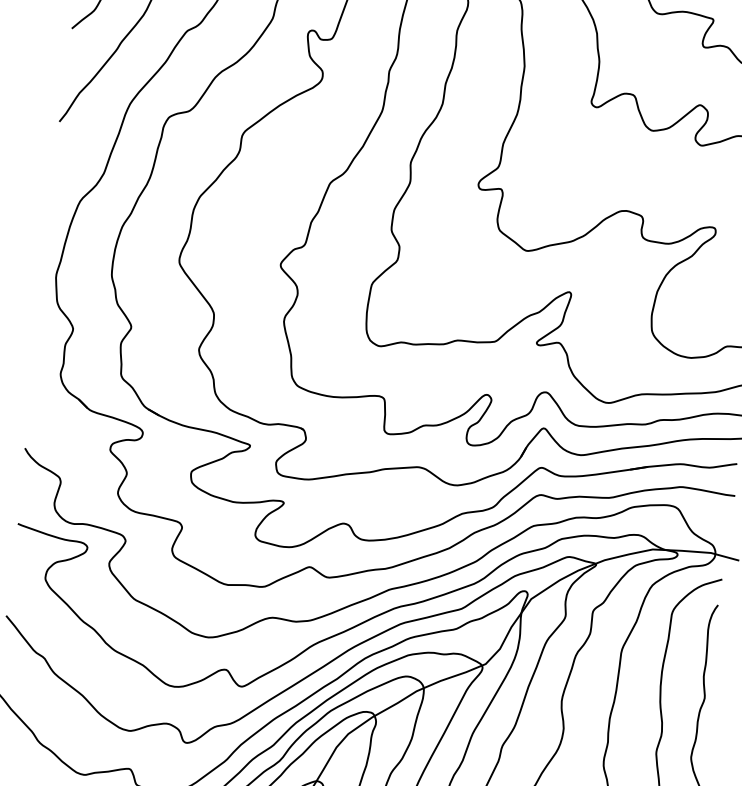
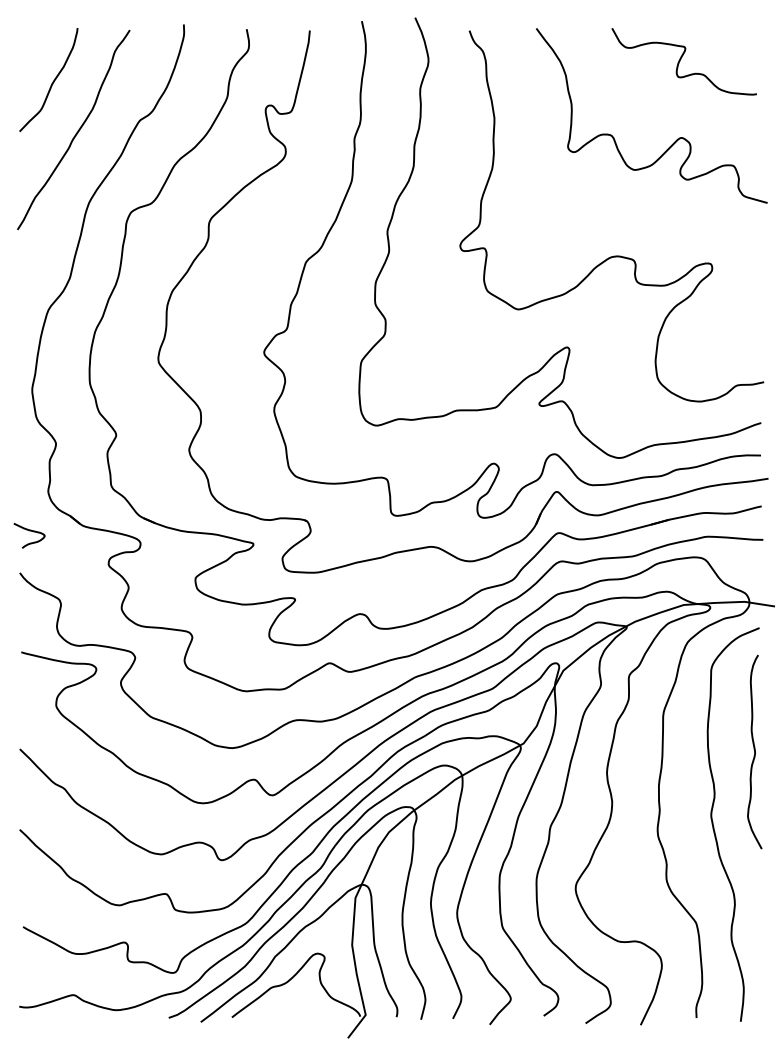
curve: (38, 409) -> (29, 531), added

